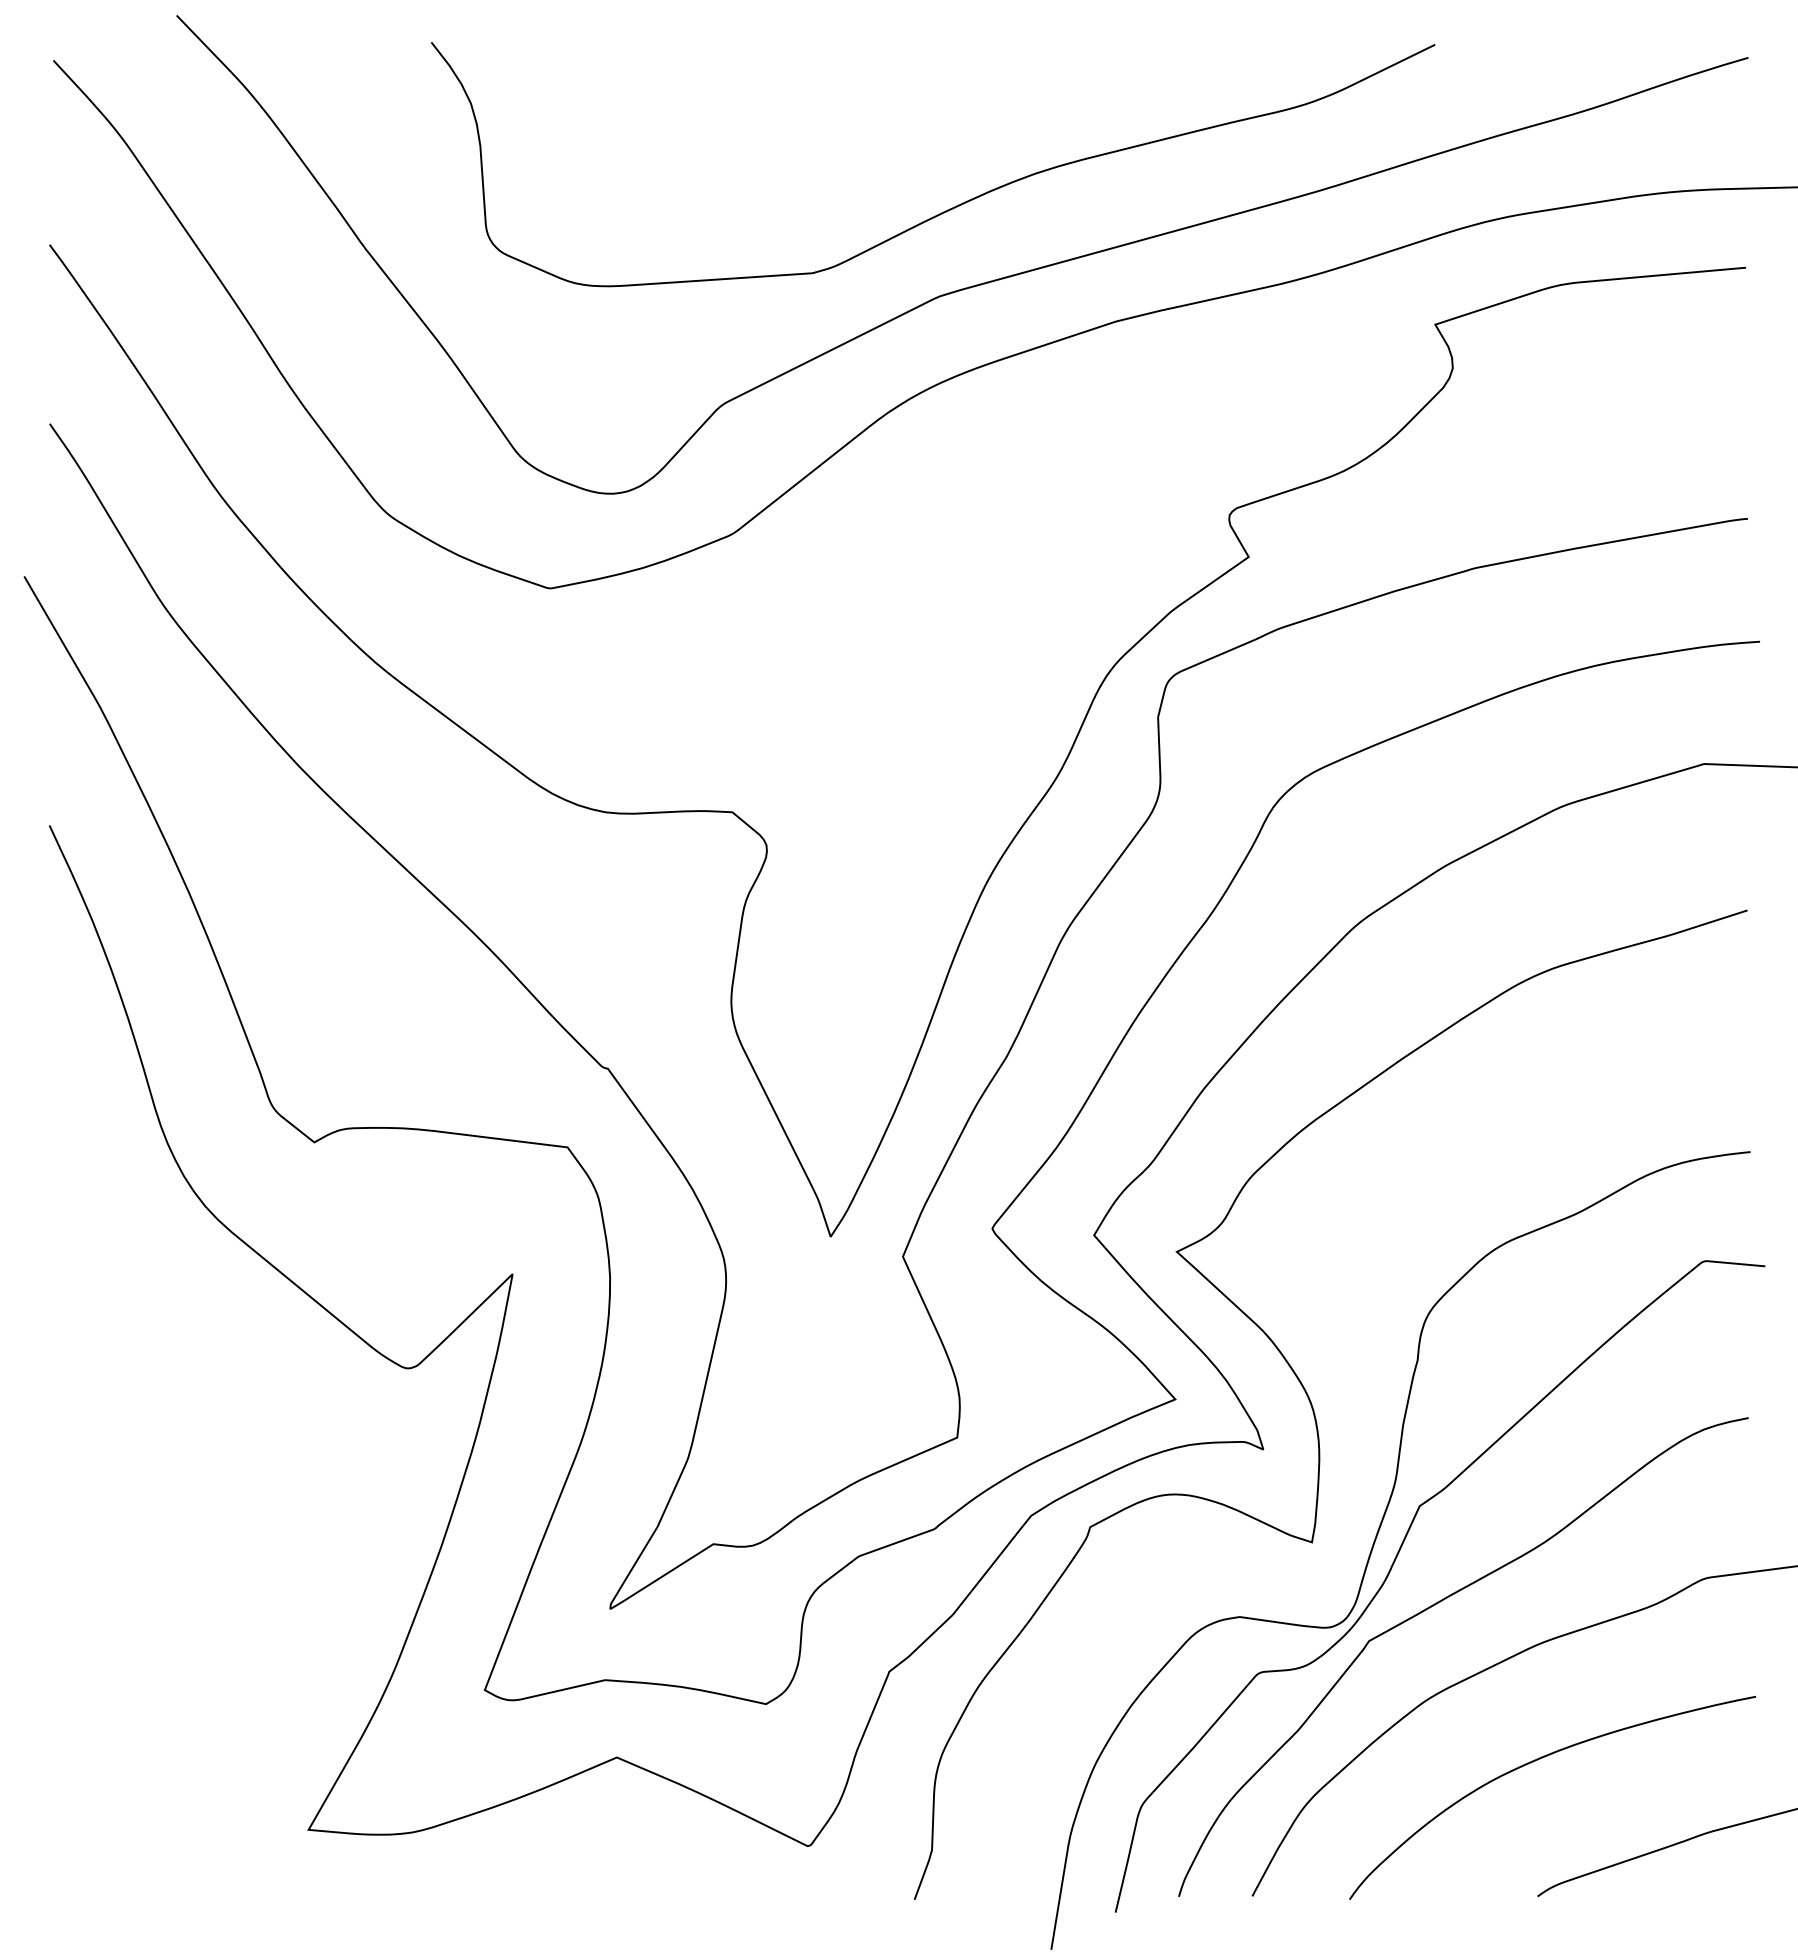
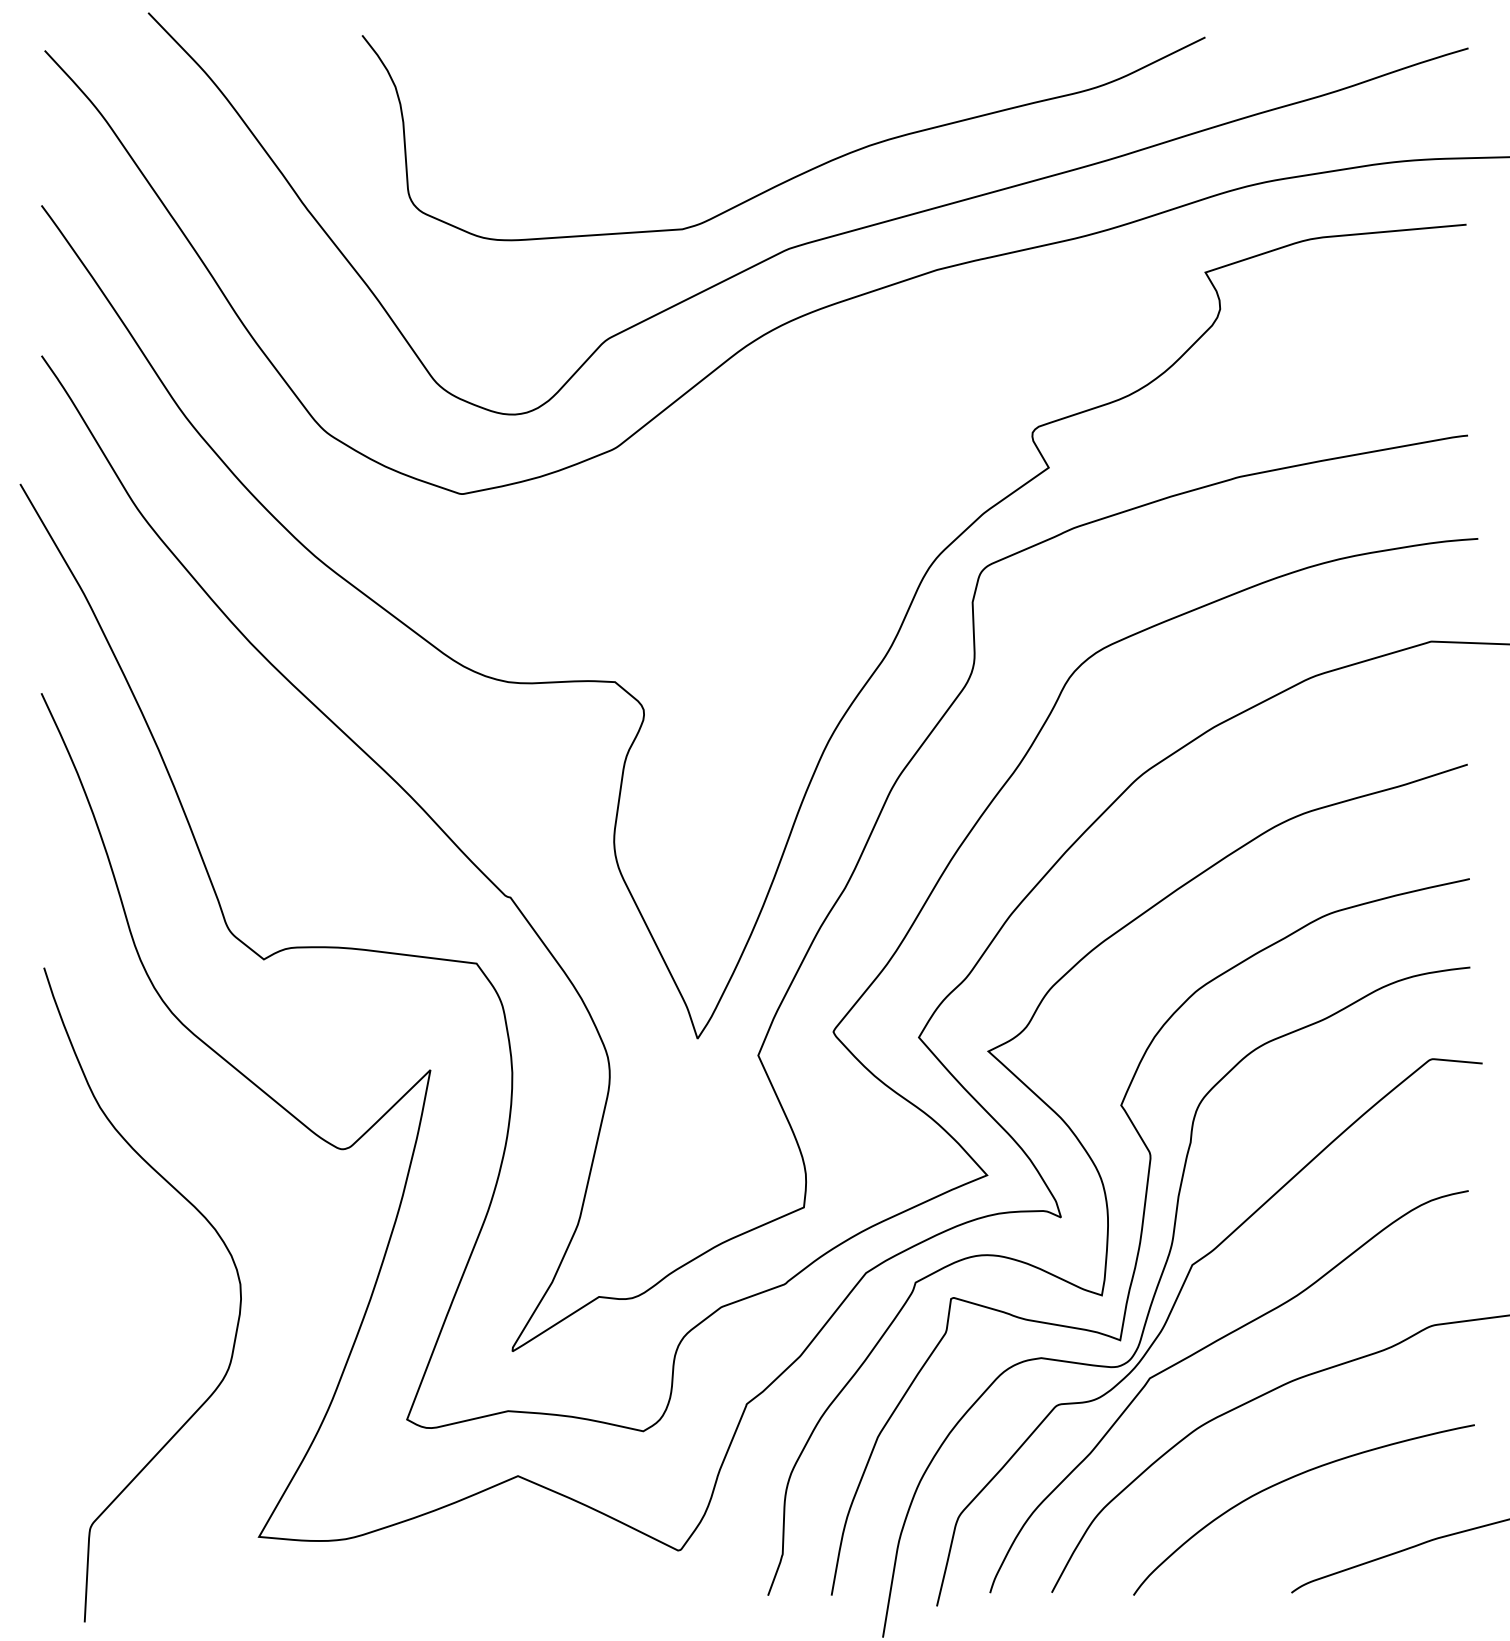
curve: (1359, 1472) -> (1141, 1236), added
curve: (270, 1488) -> (227, 1250), added

